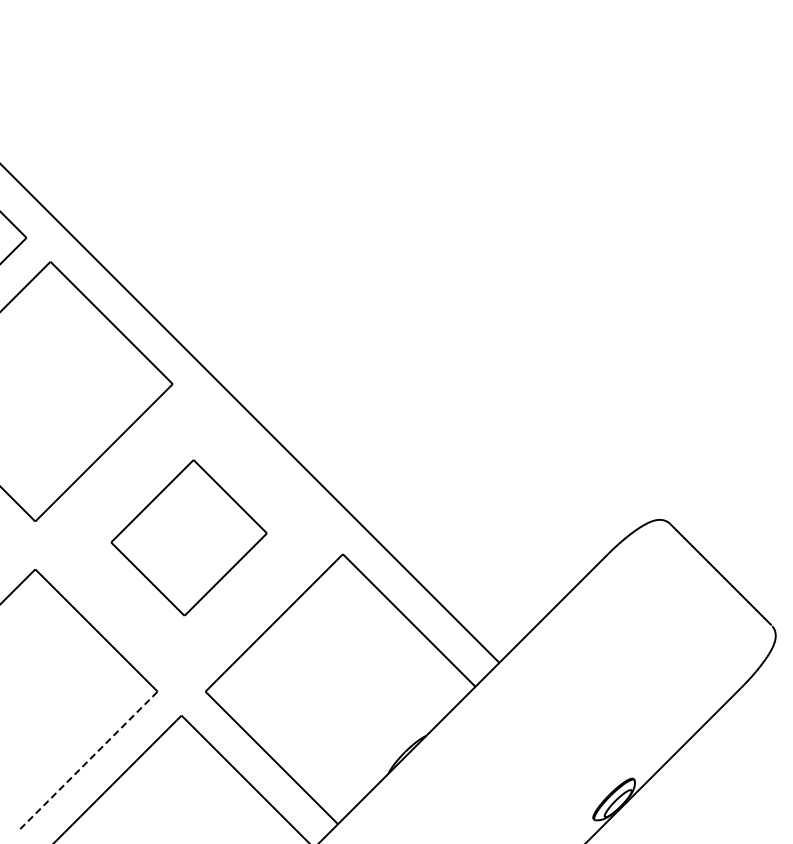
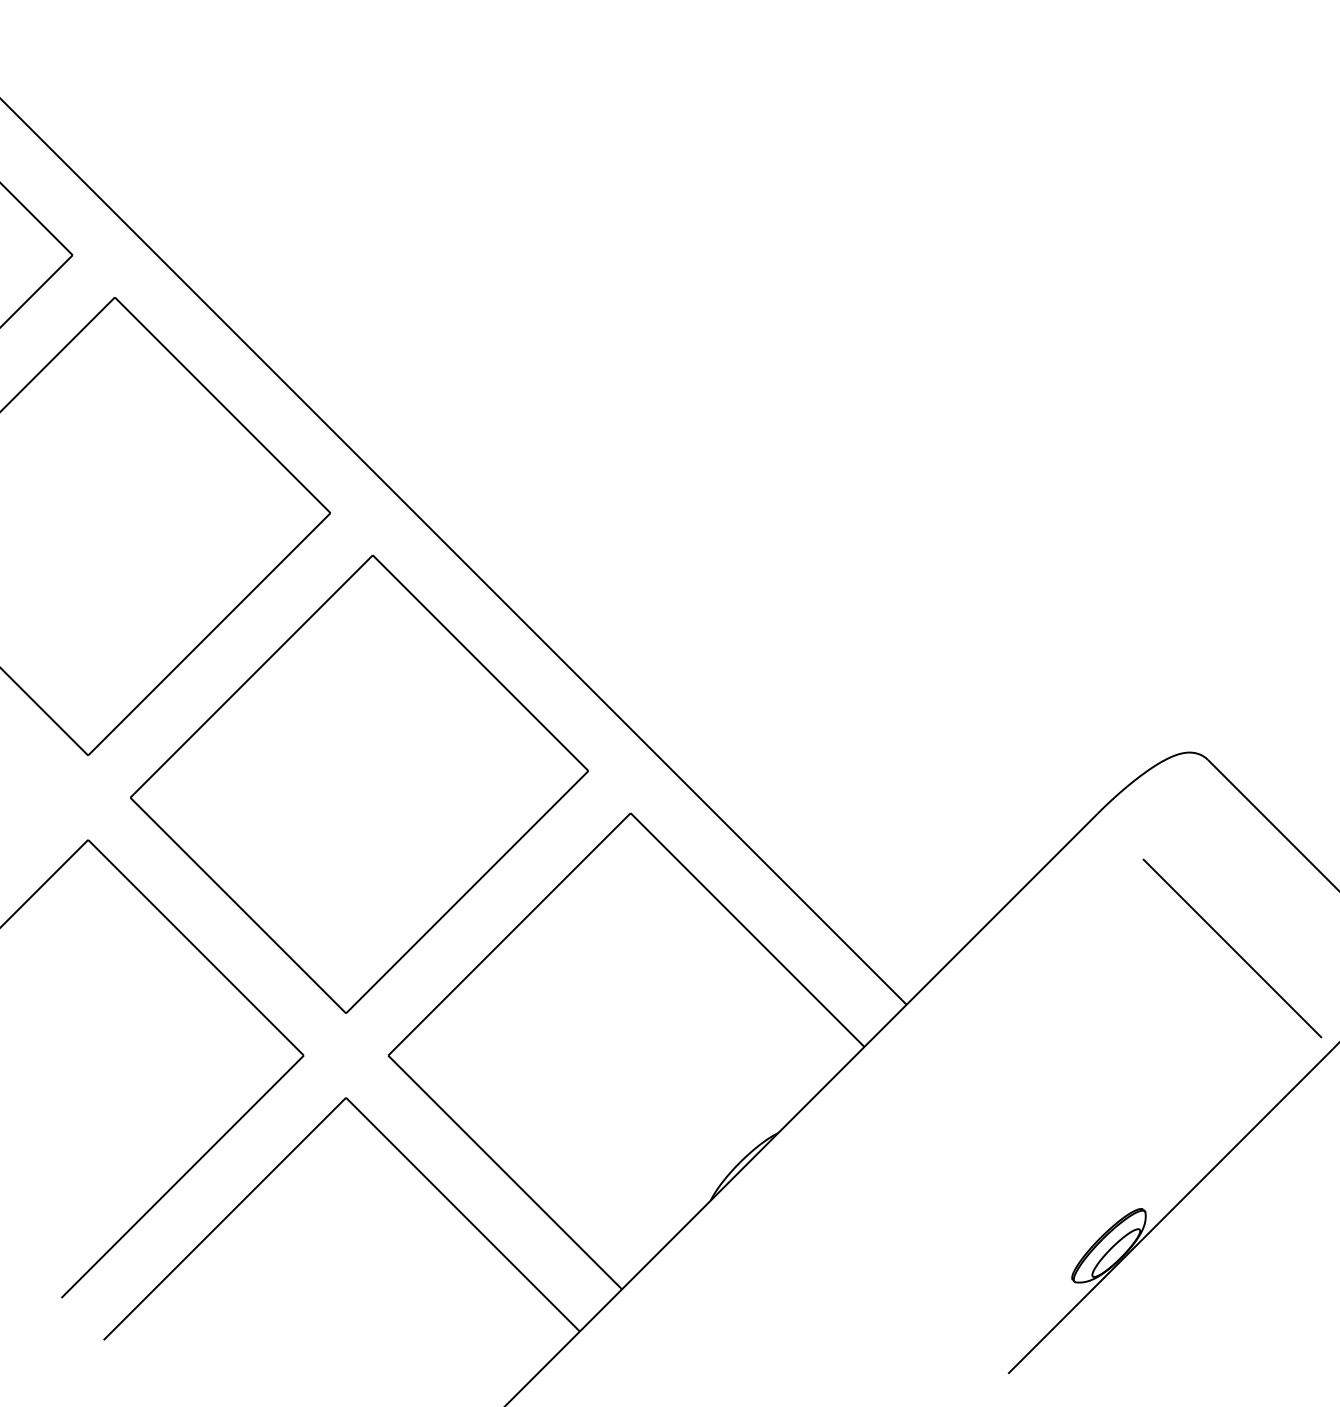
part: (188, 537) -> (358, 783), size x1.67
line: (684, 630) -> (1233, 947), added
line: (89, 760) -> (183, 1177), dashed -> solid

